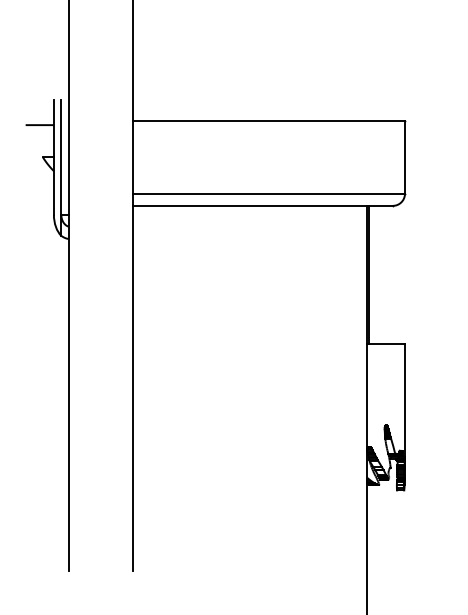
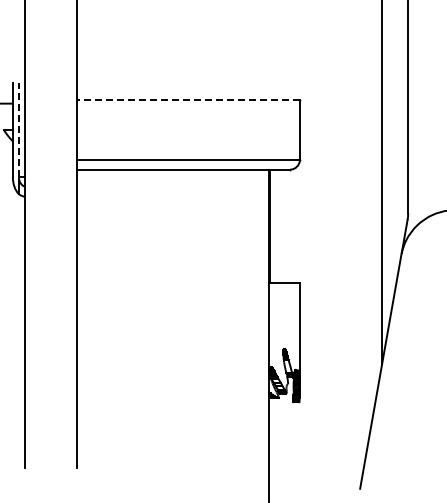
line: (268, 120) -> (188, 99), solid -> dashed
line: (60, 156) -> (18, 129), solid -> dashed

